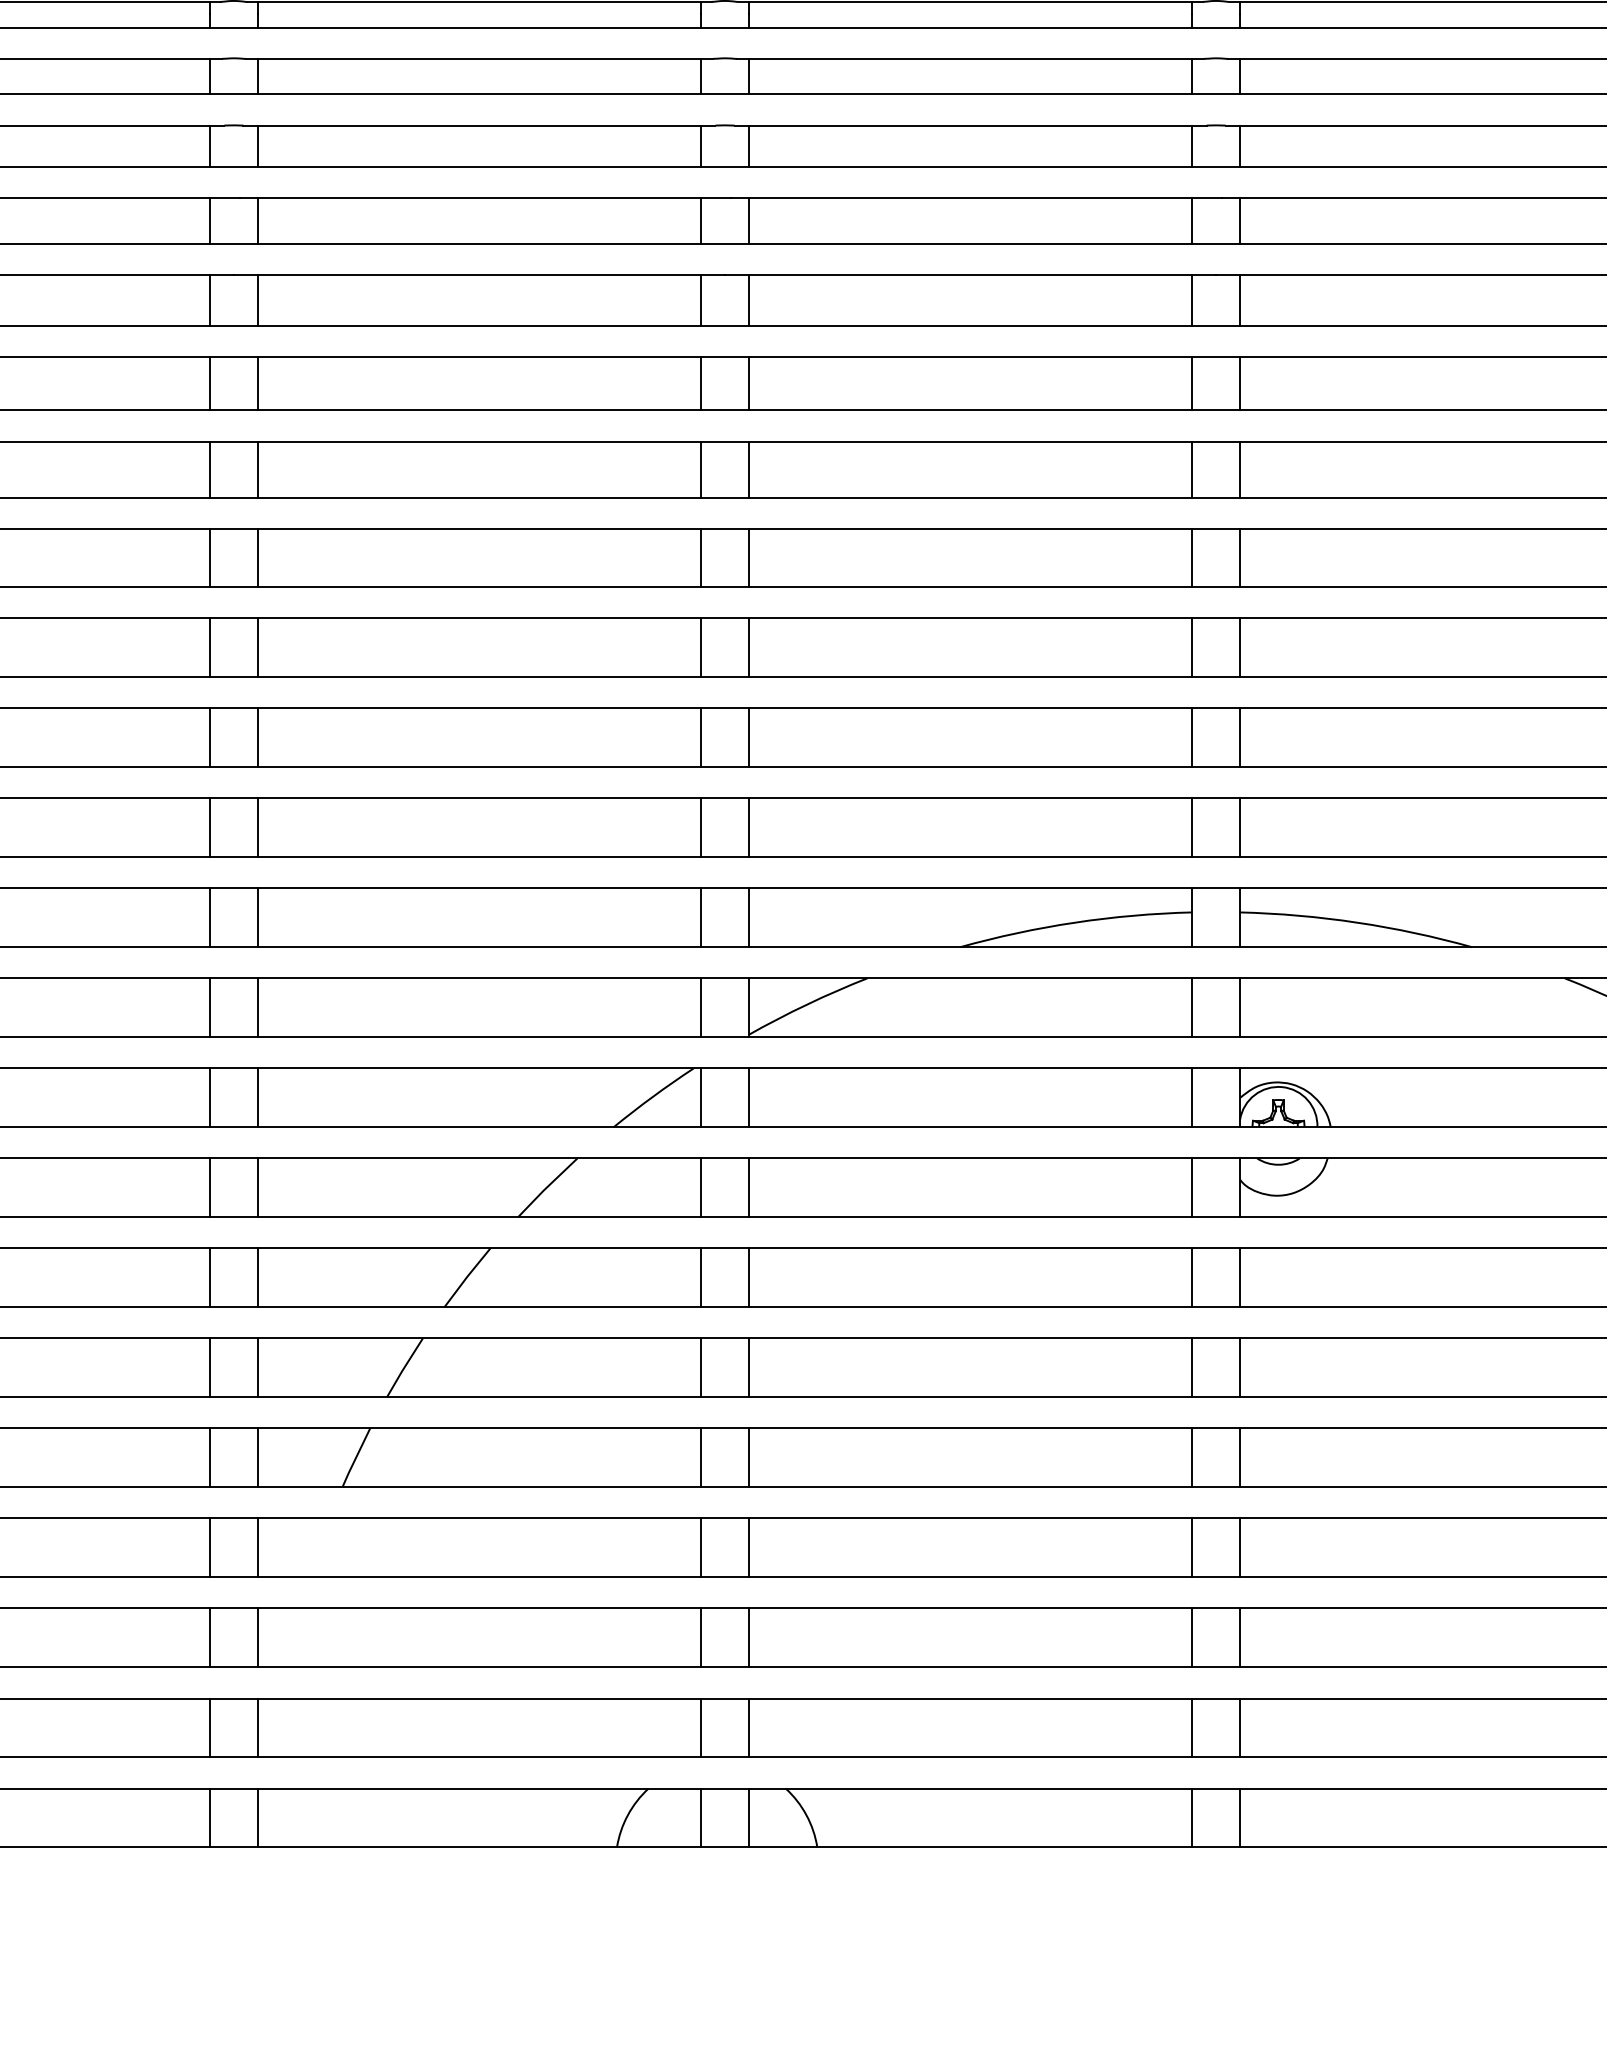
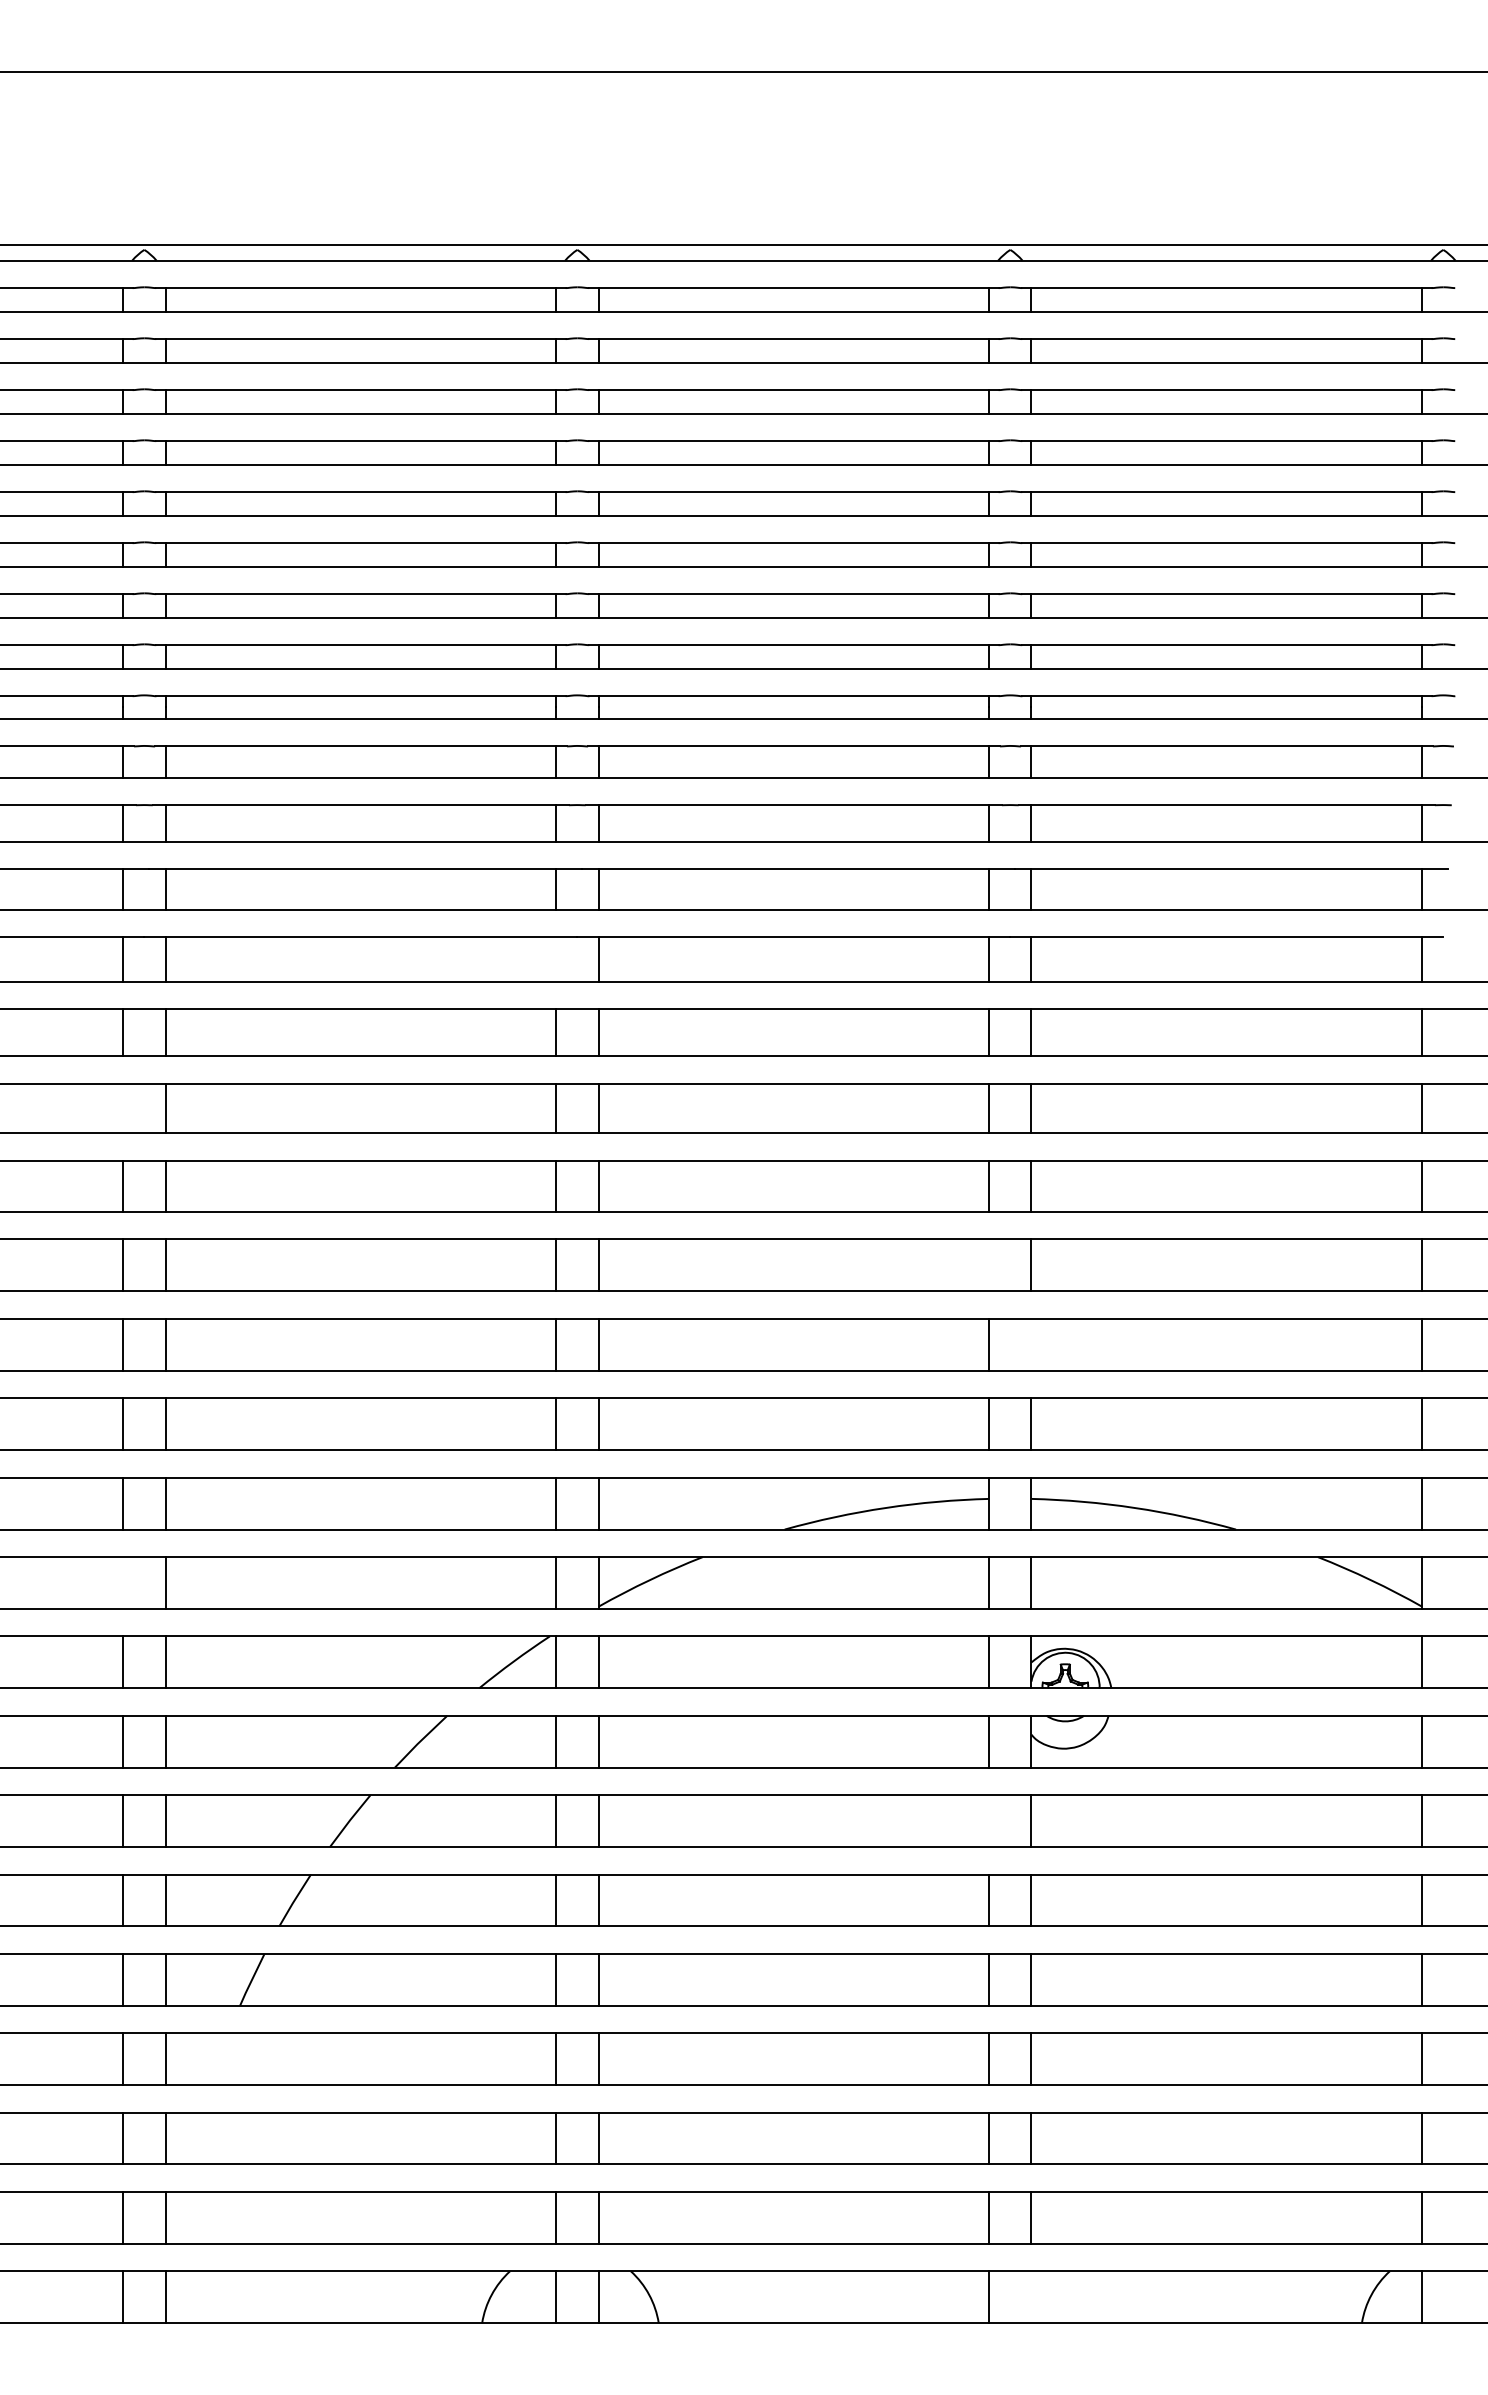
line: (701, 300) -> (556, 959), removed
line: (210, 469) -> (123, 1108), removed
line: (1192, 647) -> (989, 1265), removed
line: (1240, 737) -> (1031, 1344), removed
line: (210, 1007) -> (123, 1582), removed
line: (1192, 1278) -> (989, 1821), removed
line: (1240, 1818) -> (1031, 2297), removed

